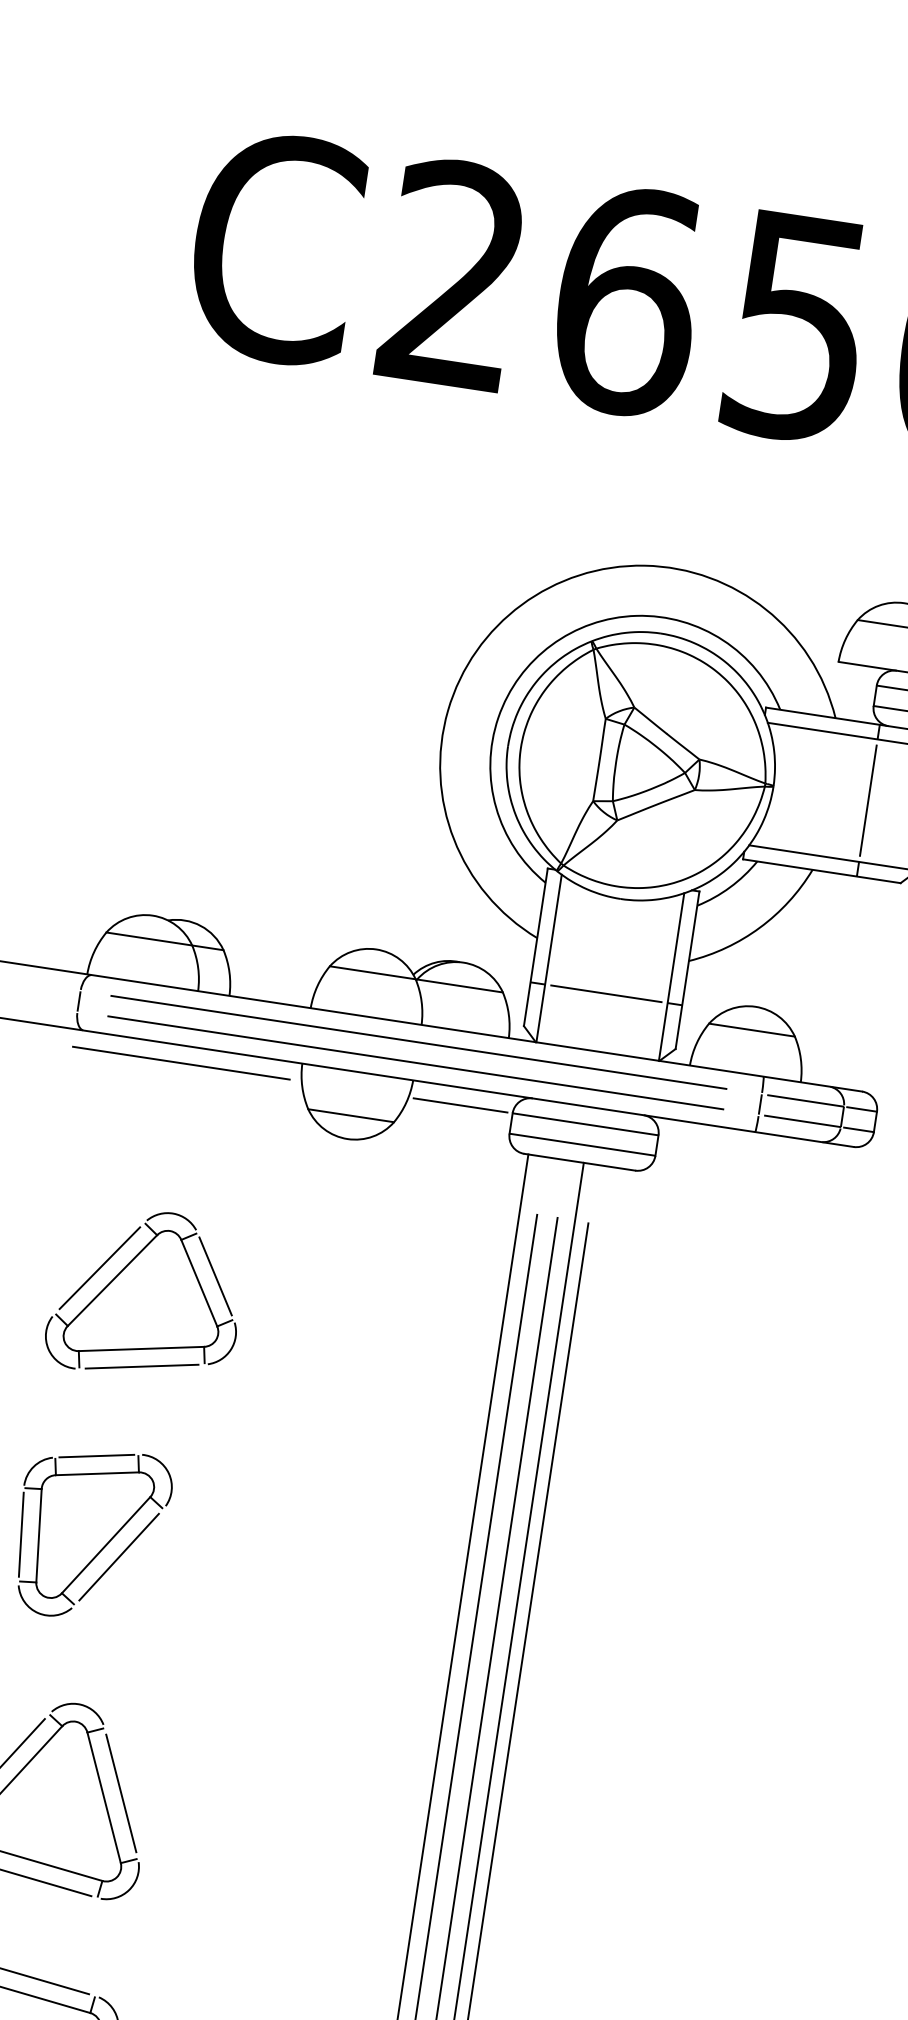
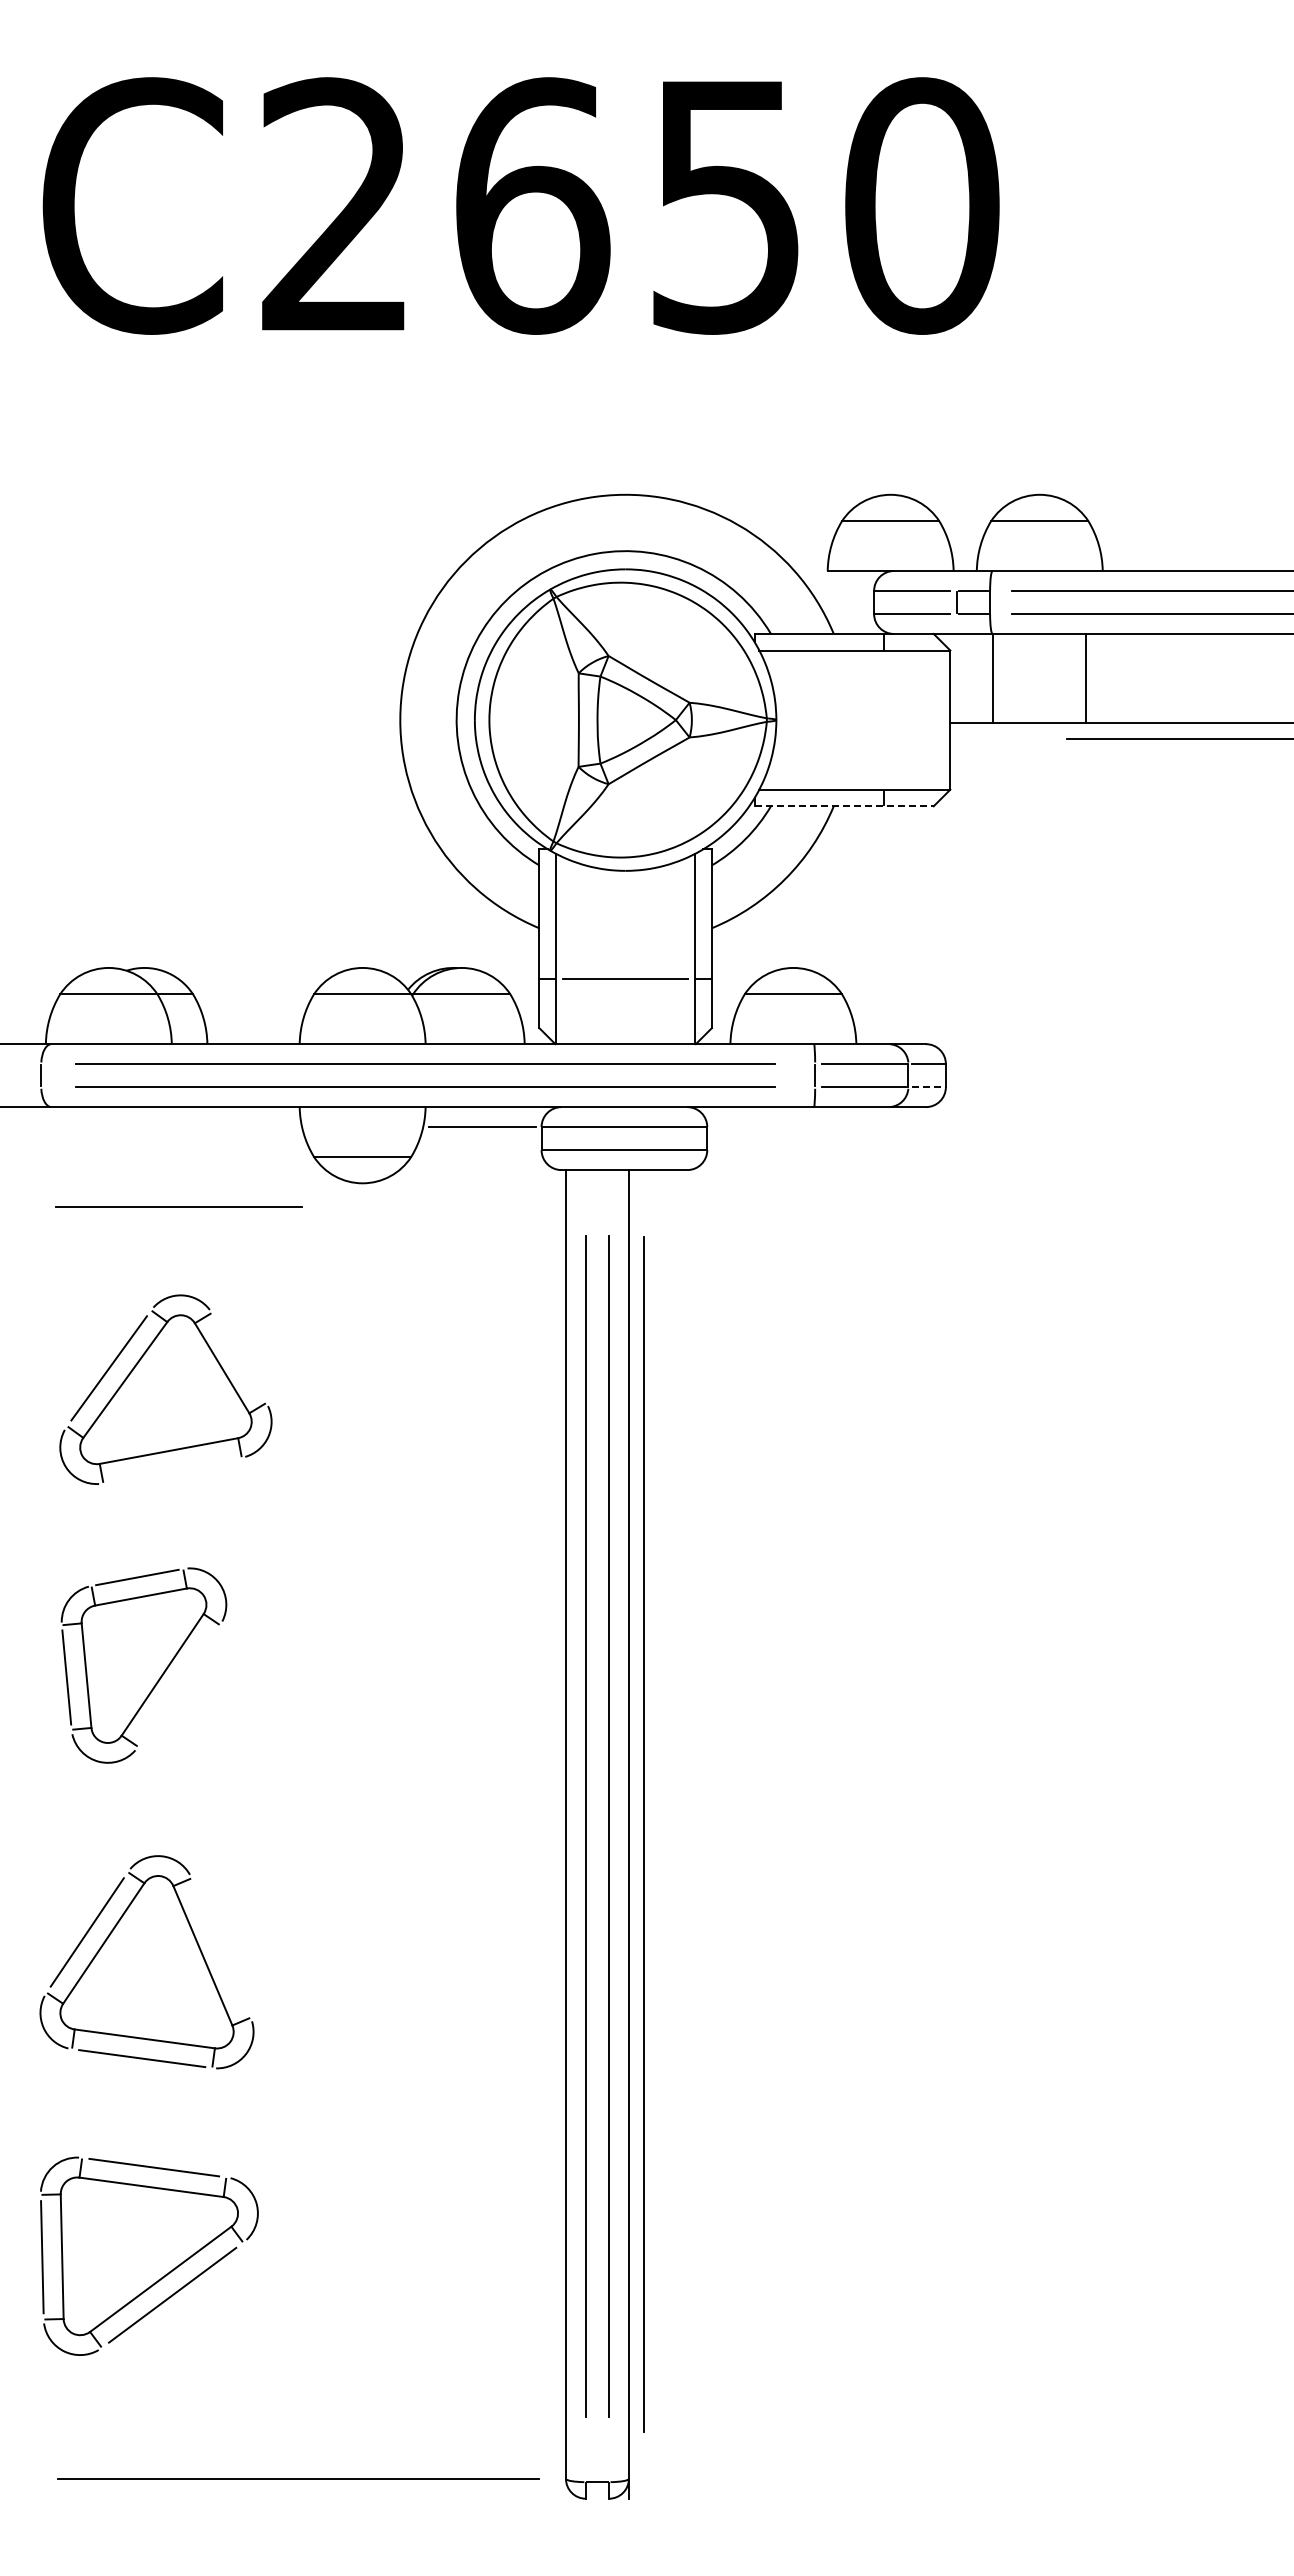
line: (868, 800) -> (884, 719), removed
line: (822, 871) -> (844, 806), solid -> dashed
line: (180, 1062) -> (178, 1206), moved
line: (858, 1130) -> (928, 1087), solid -> dashed
line: (215, 1275) -> (238, 1357), removed
line: (141, 1366) -> (172, 1470), removed
line: (119, 1556) -> (179, 1685), removed
line: (120, 1792) -> (220, 1947), removed

